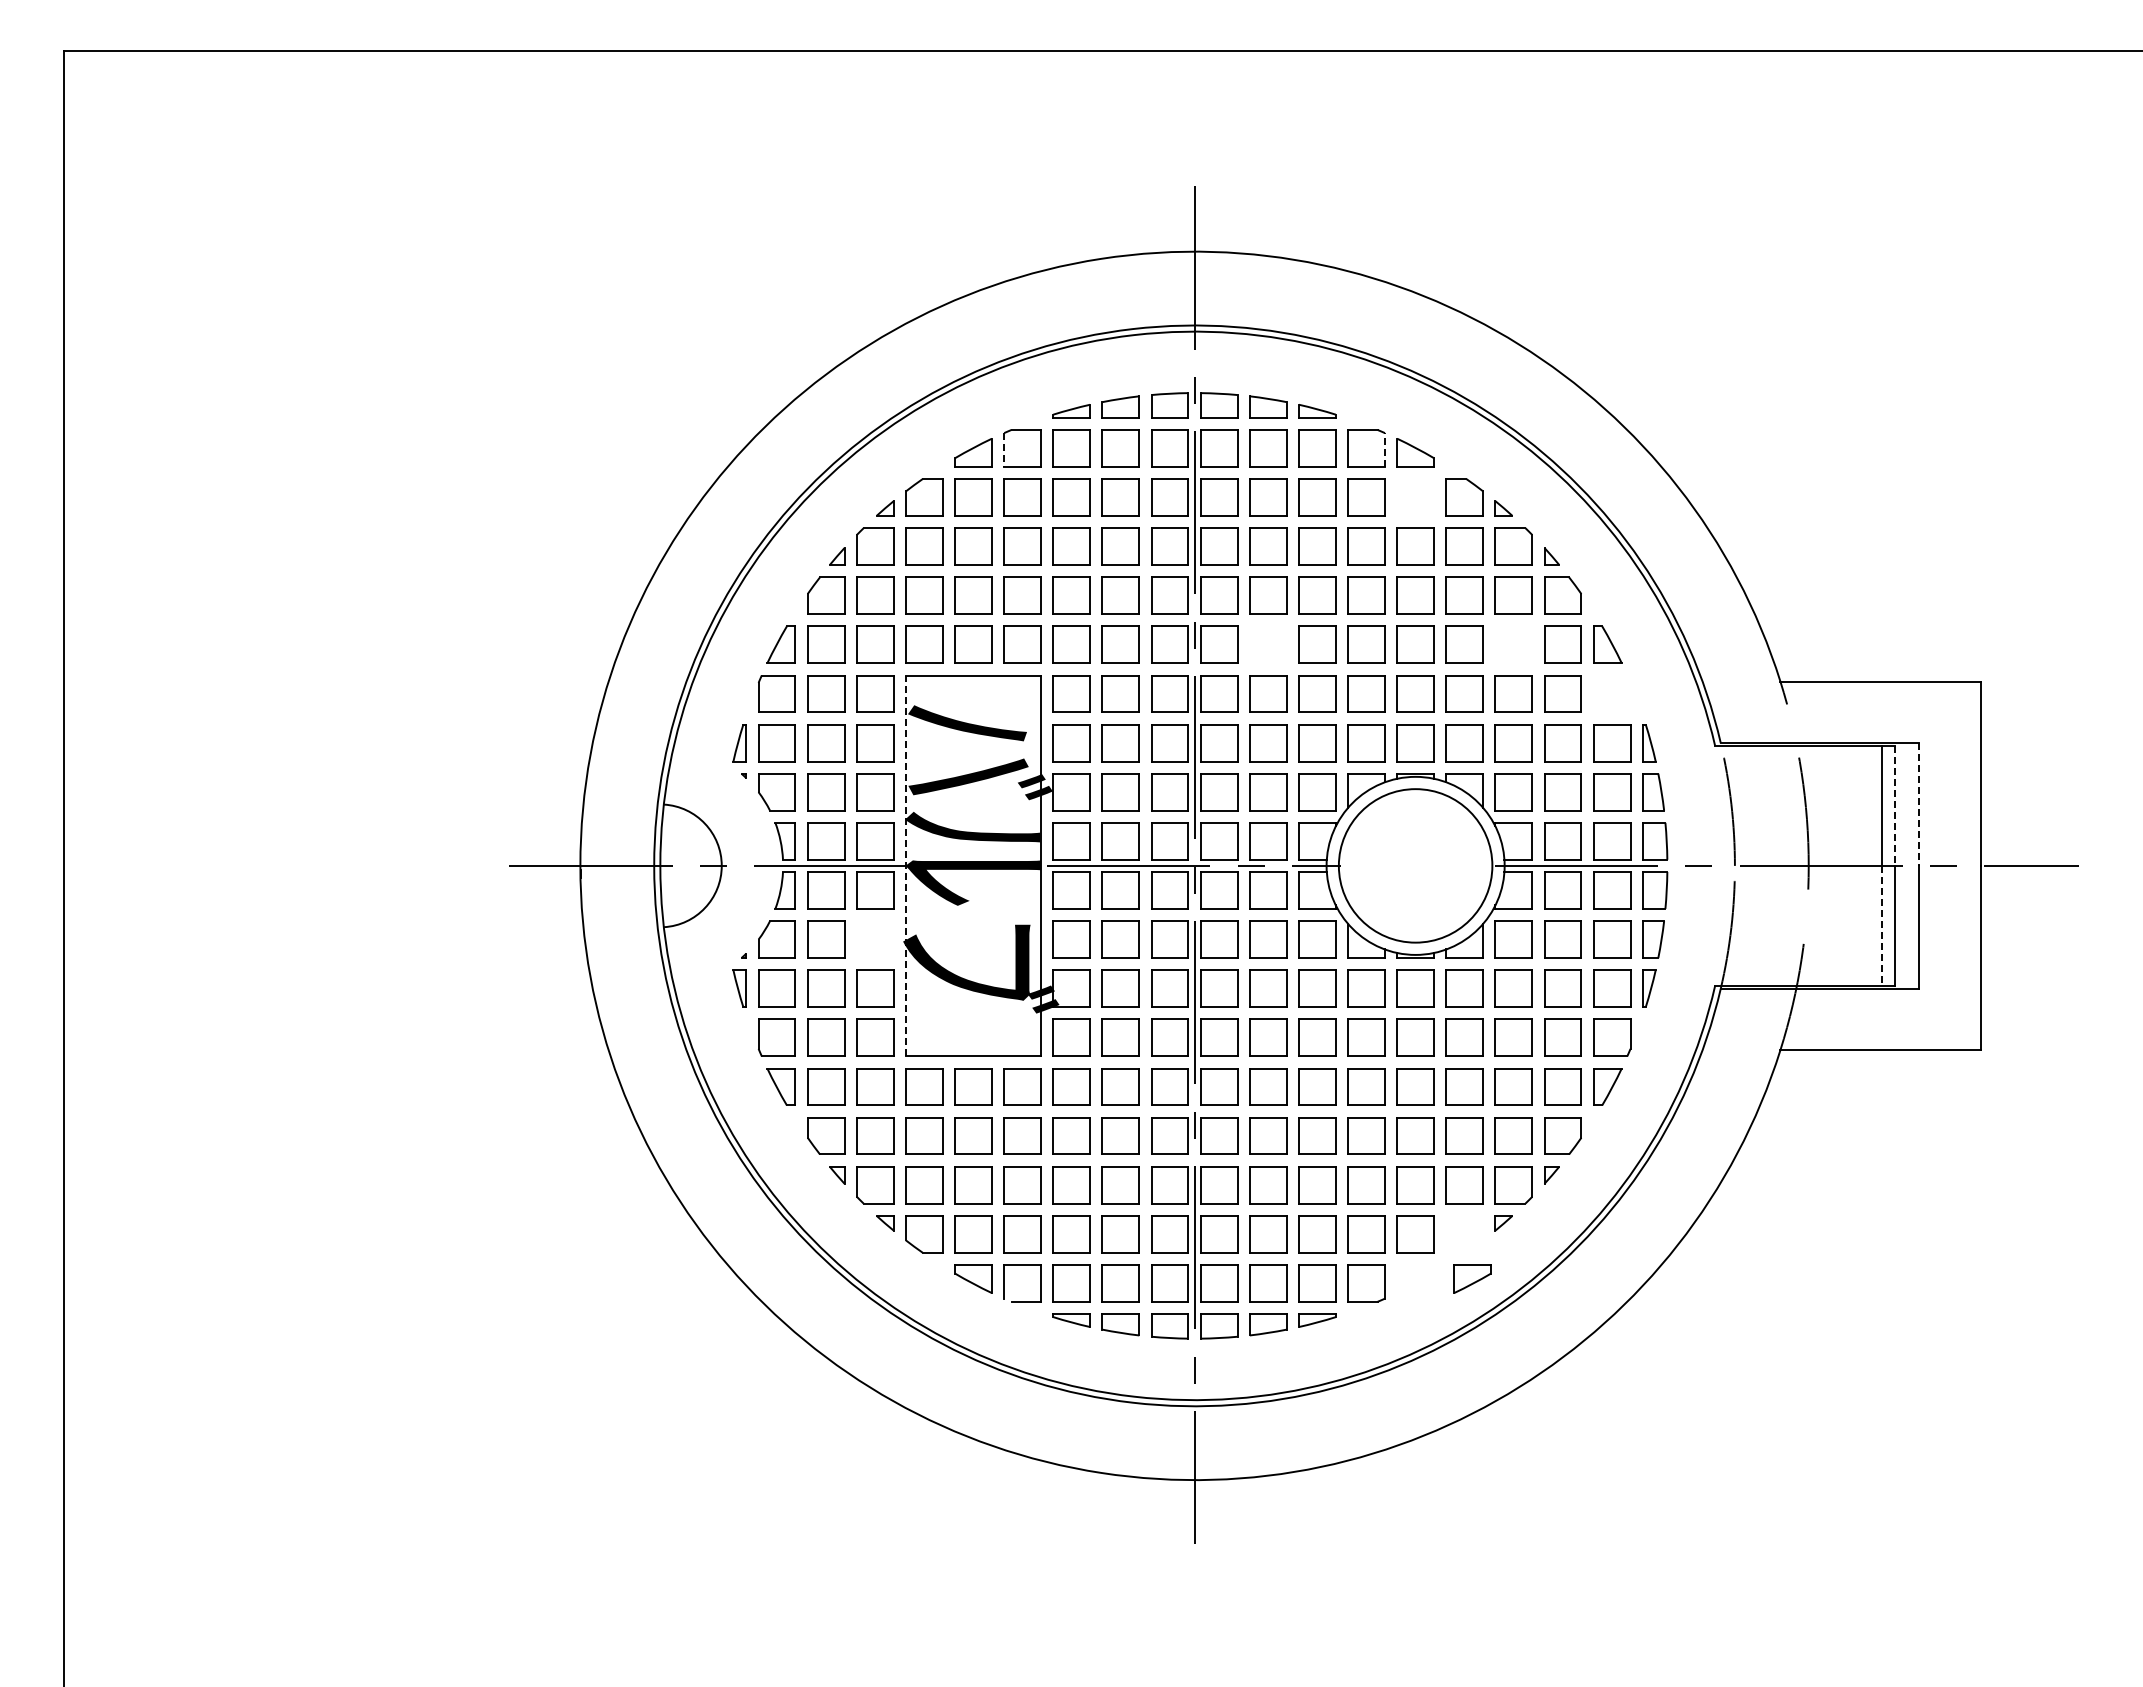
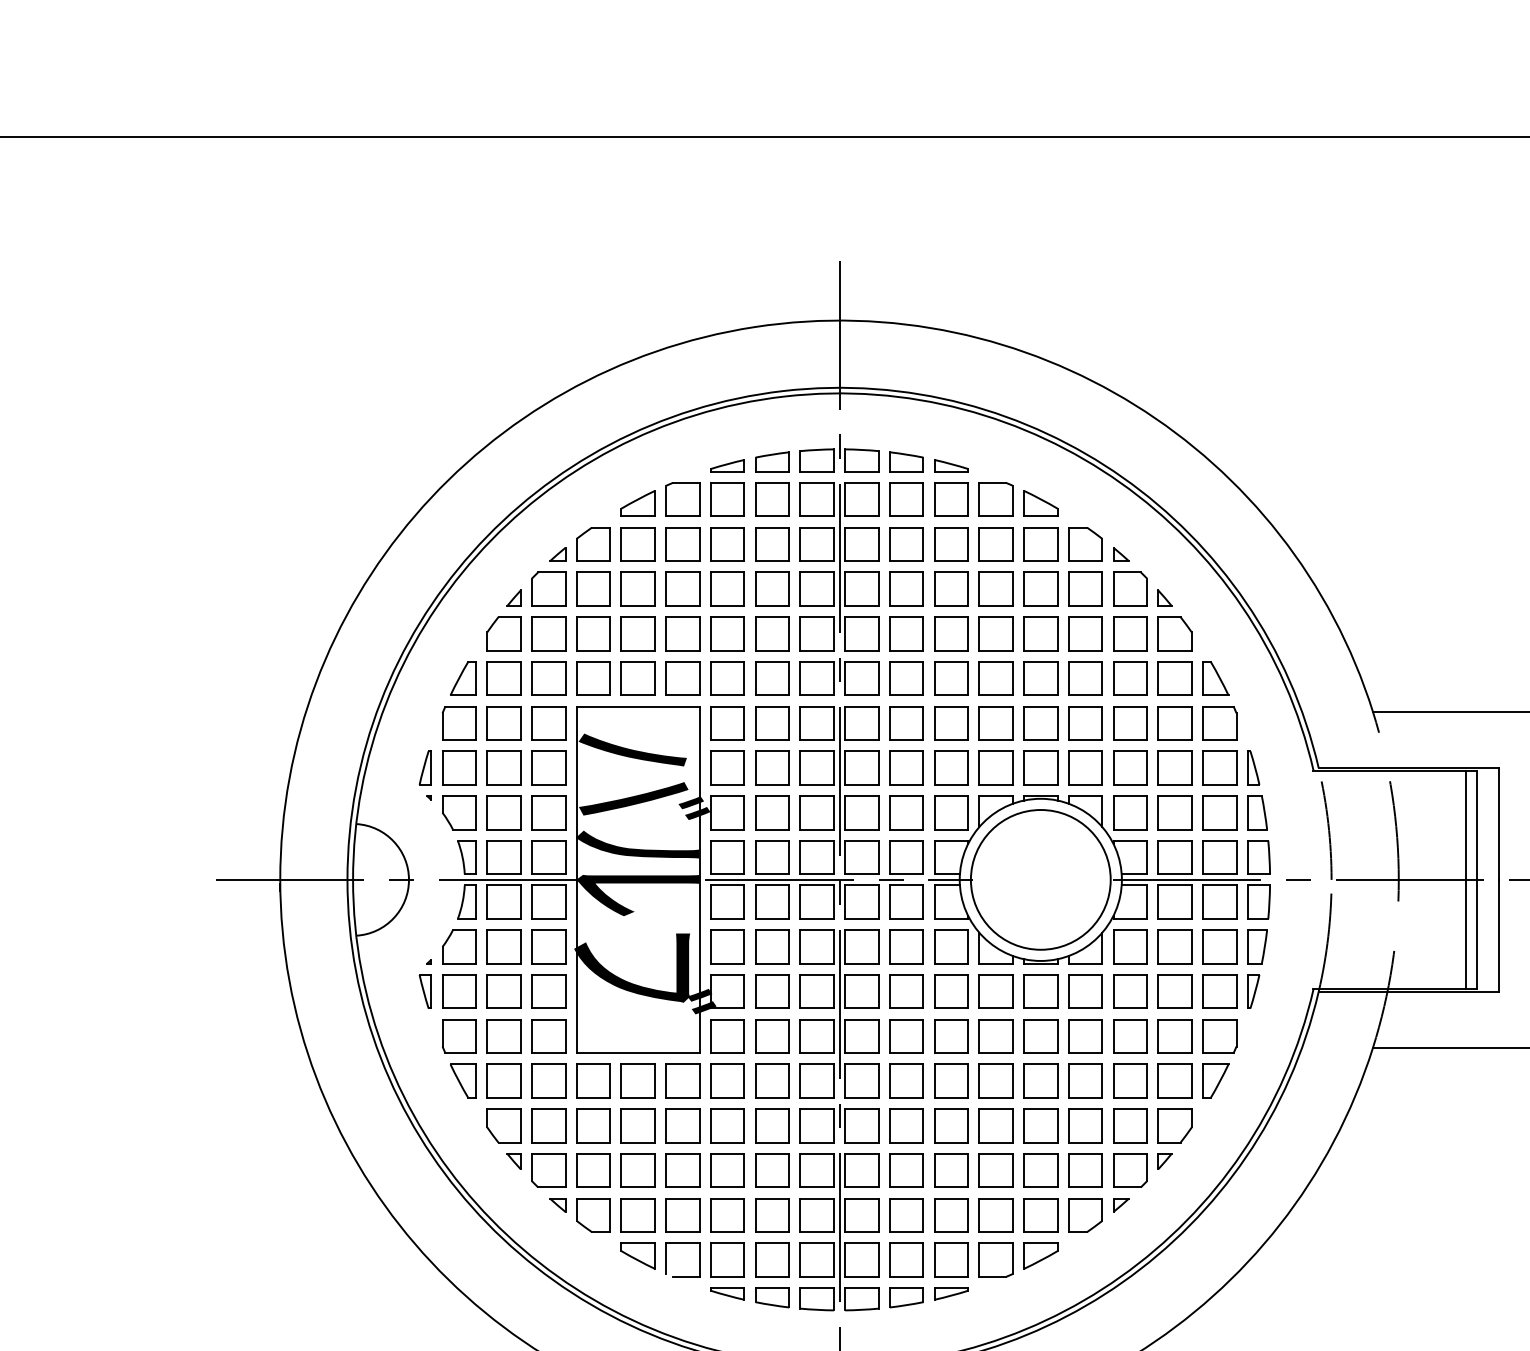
line: (1004, 449) -> (666, 500), dashed -> solid
line: (1384, 449) -> (1012, 500), dashed -> solid
part: (1415, 497) -> (1040, 544), added
part: (1268, 644) -> (906, 678), added
part: (1513, 644) -> (1129, 678), added
part: (1612, 693) -> (1220, 722), added
line: (1919, 804) -> (1499, 823), dashed -> solid
line: (1894, 806) -> (1476, 825), dashed -> solid
line: (905, 865) -> (576, 879), dashed -> solid
line: (1882, 925) -> (1465, 934), dashed -> solid
part: (875, 939) -> (548, 946), added
part: (1464, 1234) -> (1085, 1215), added
part: (1472, 1278) -> (1040, 1255), moved

